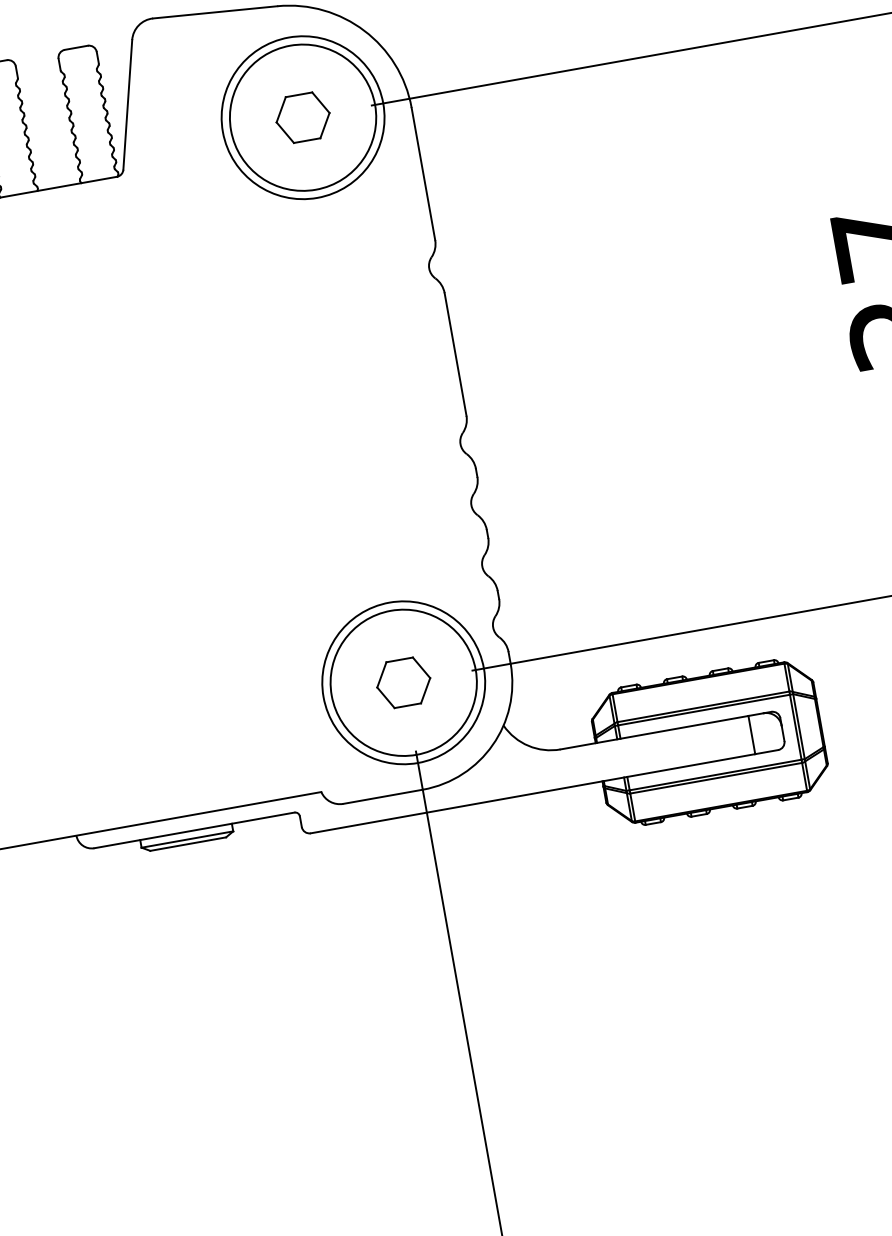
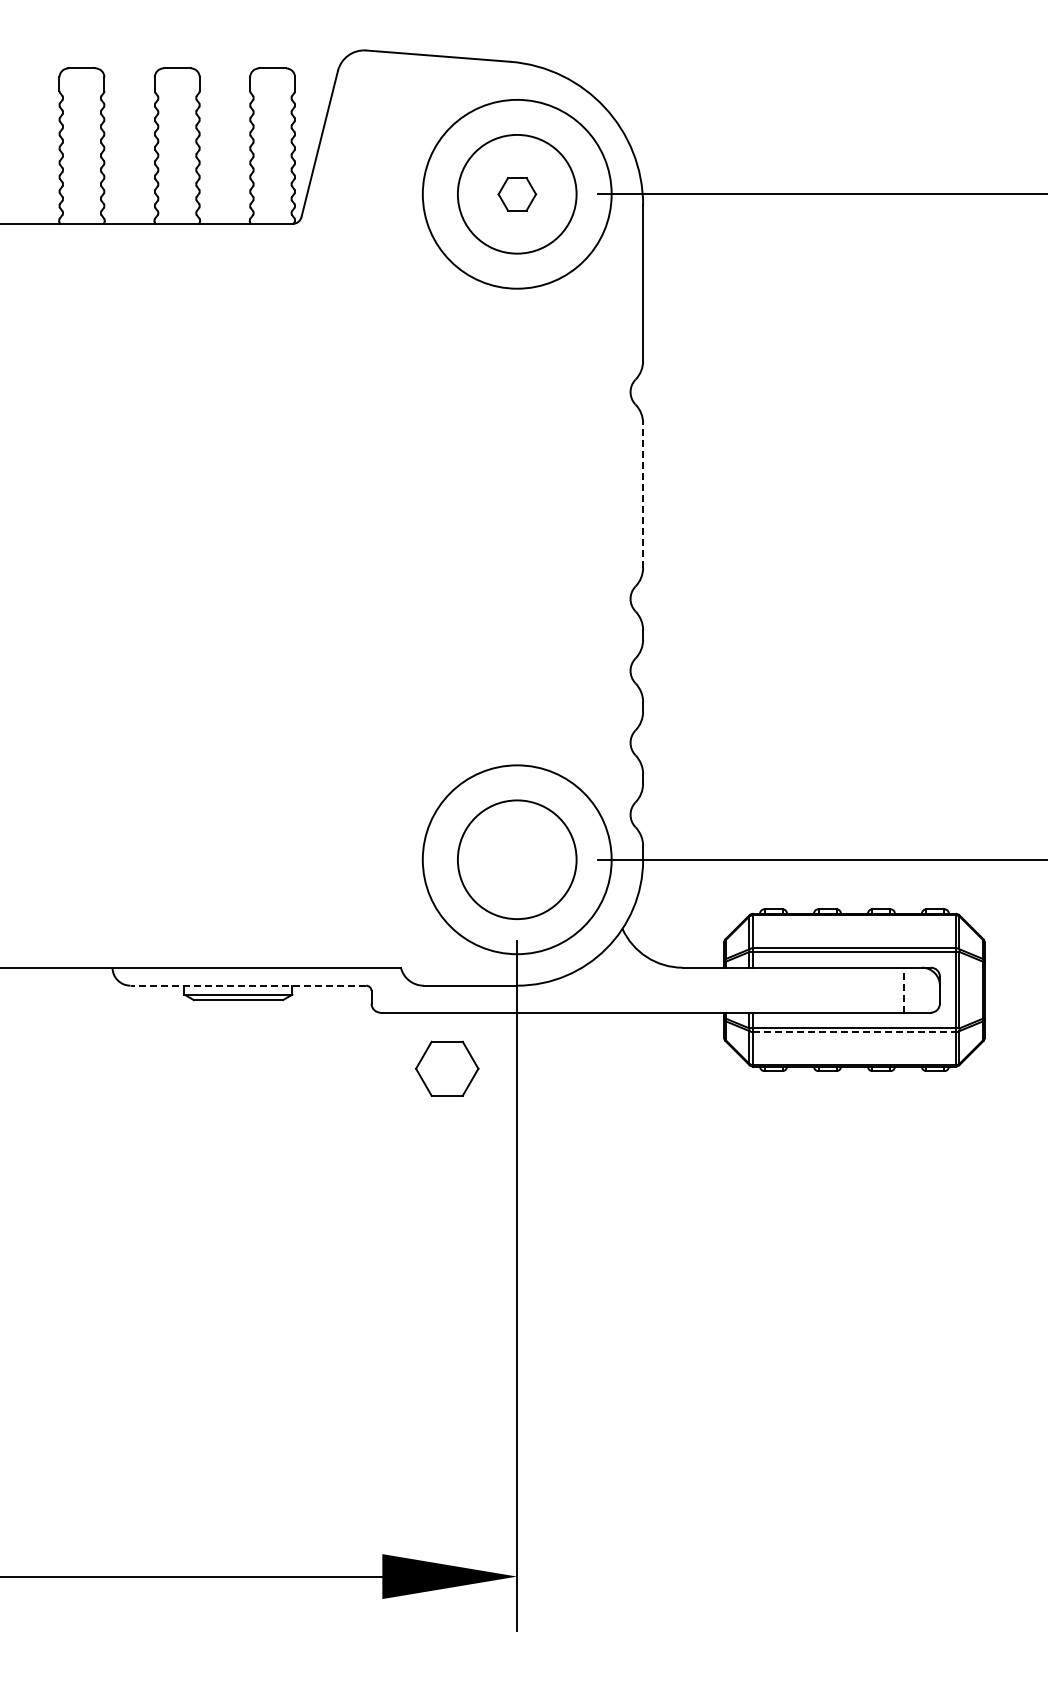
circle: (303, 117) -> (517, 194), size x0.7
part: (303, 117) -> (517, 194), size x0.6
line: (455, 354) -> (643, 495), solid -> dashed
circle: (403, 682) -> (517, 859), size x0.7
part: (403, 682) -> (447, 1068), moved
line: (751, 734) -> (903, 989), solid -> dashed
line: (716, 778) -> (854, 1032), solid -> dashed
line: (194, 830) -> (248, 985), solid -> dashed

